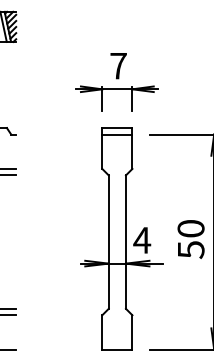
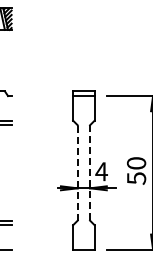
part: (116, 81) -> (83, 58), removed
line: (108, 241) -> (77, 172), solid -> dashed
line: (126, 241) -> (90, 172), solid -> dashed

